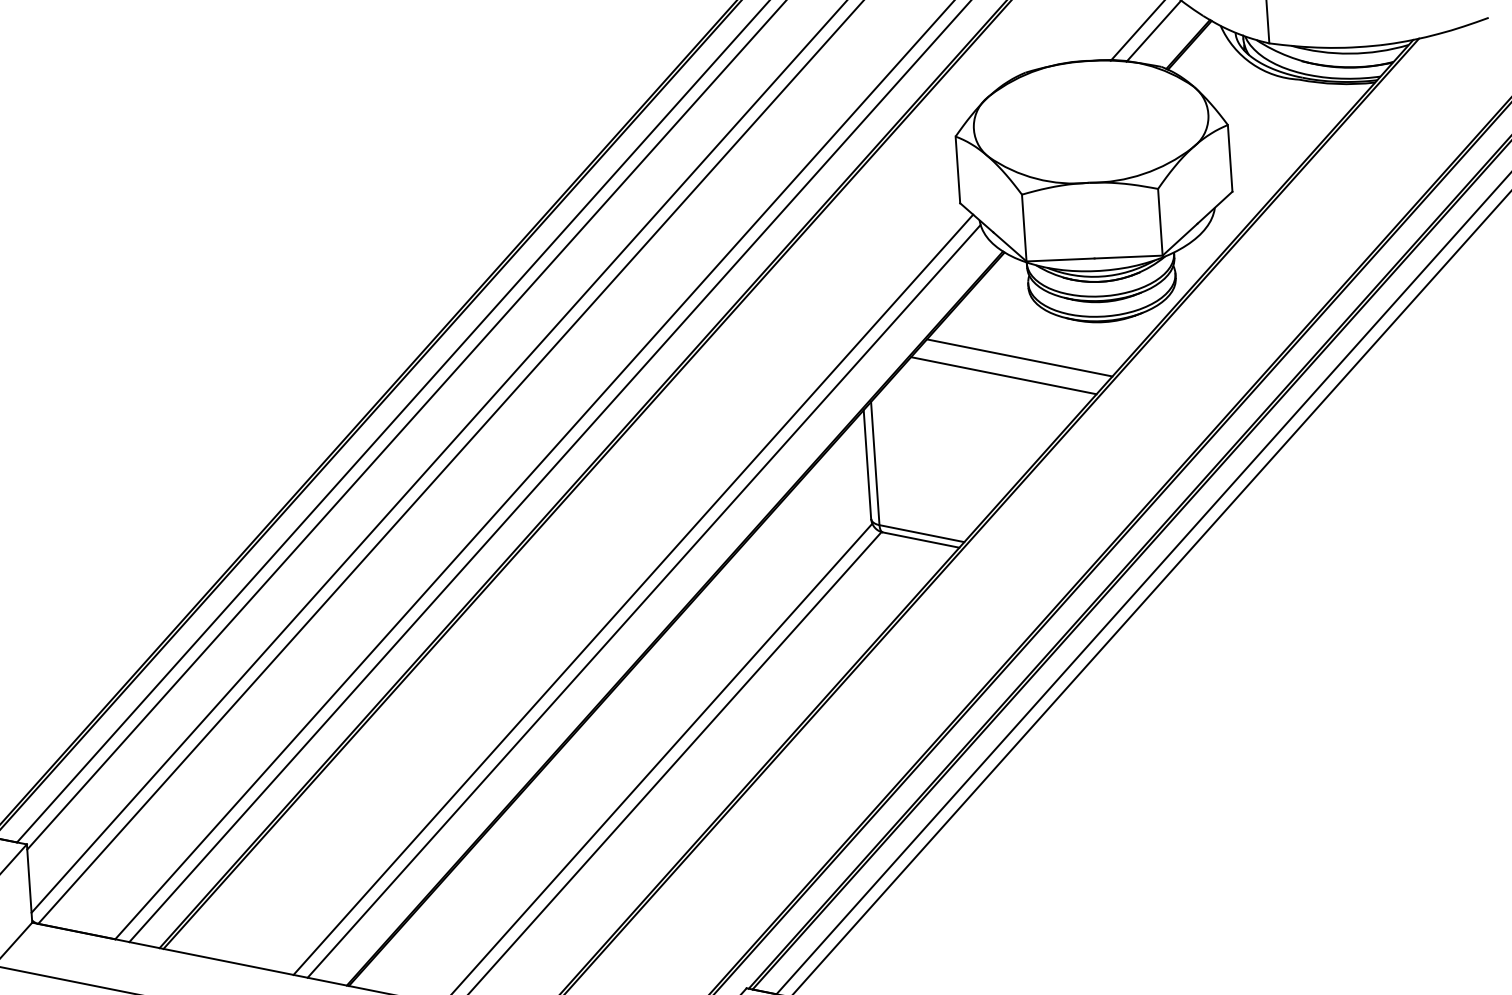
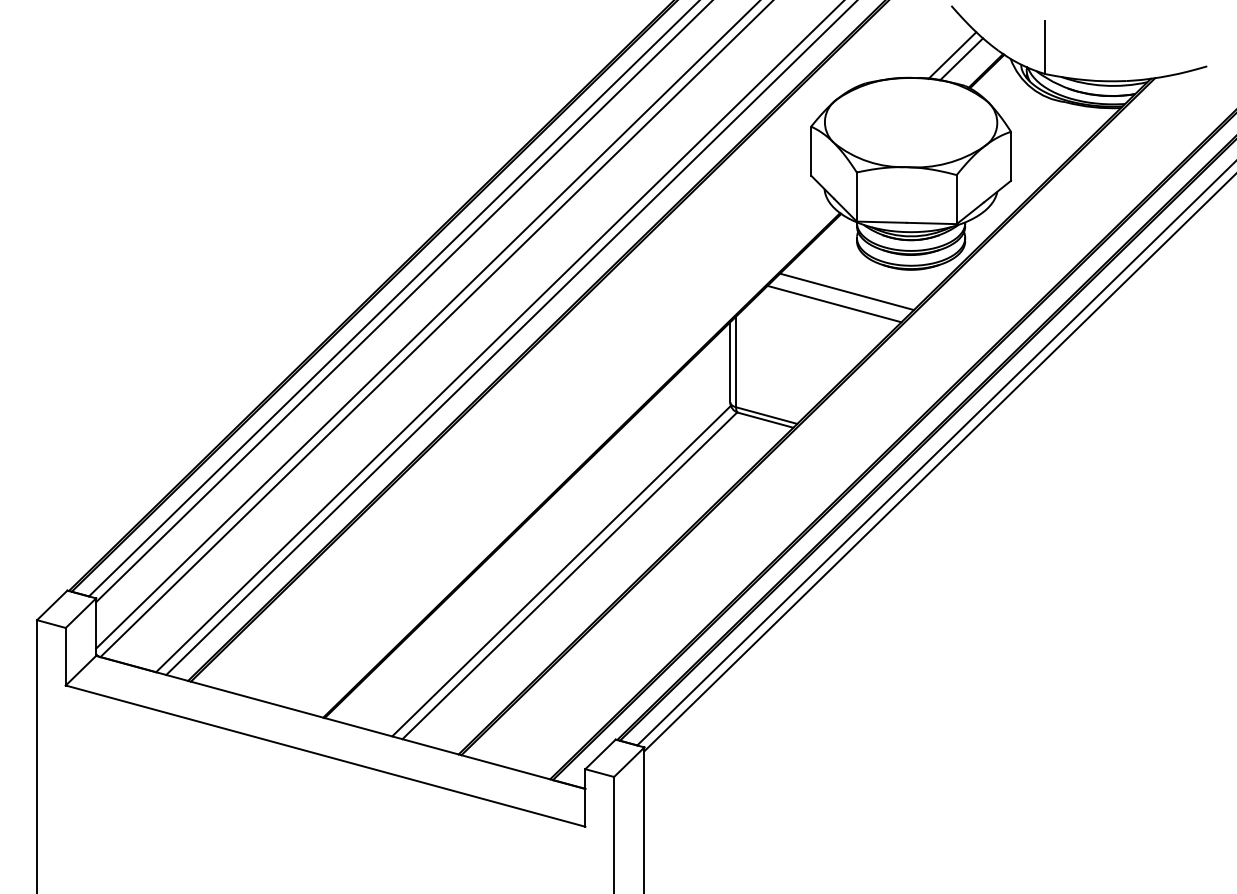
line: (633, 594) -> (552, 445), removed
line: (643, 600) -> (559, 450), removed

